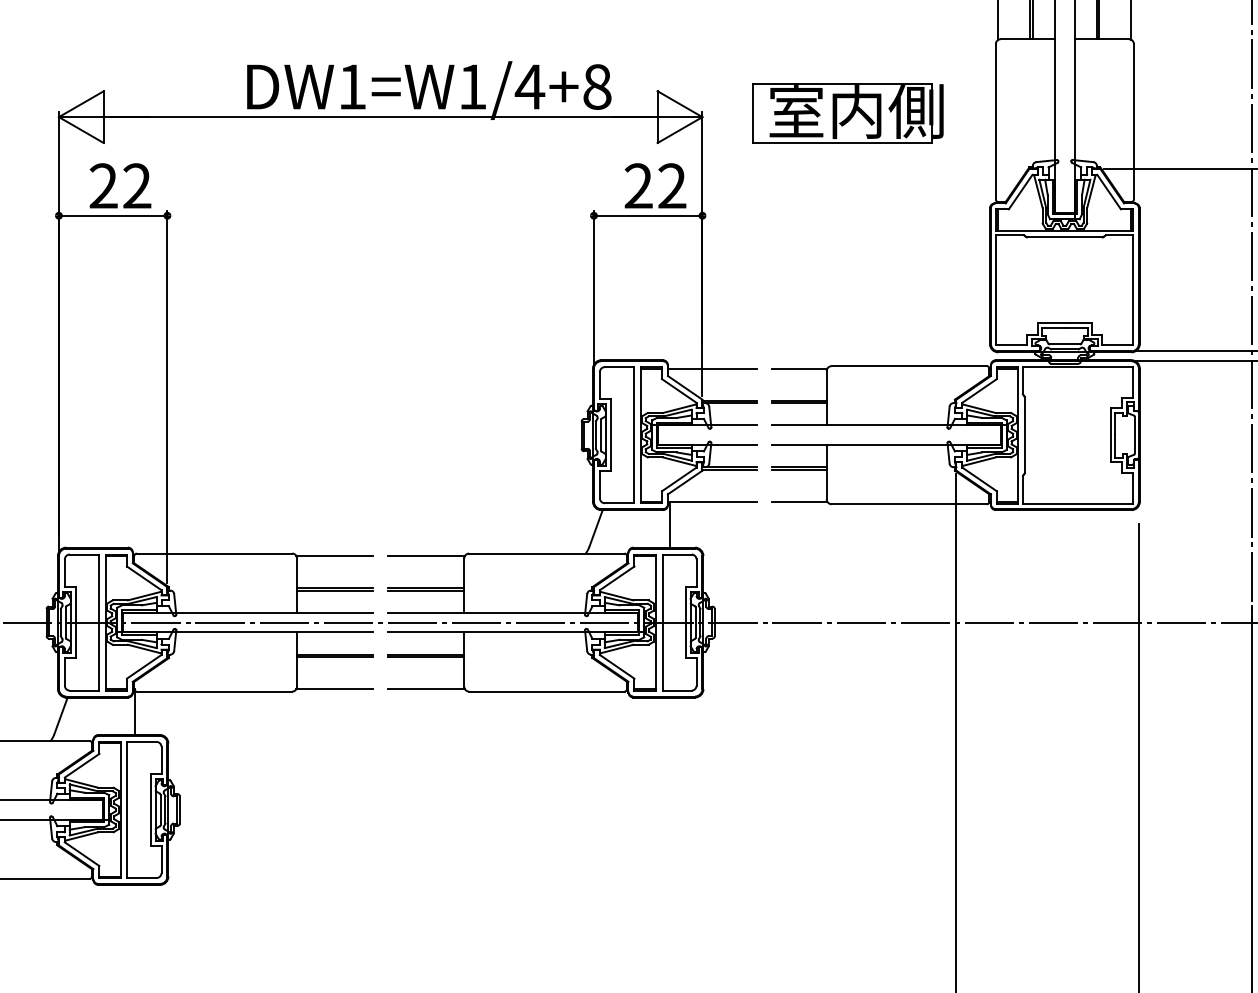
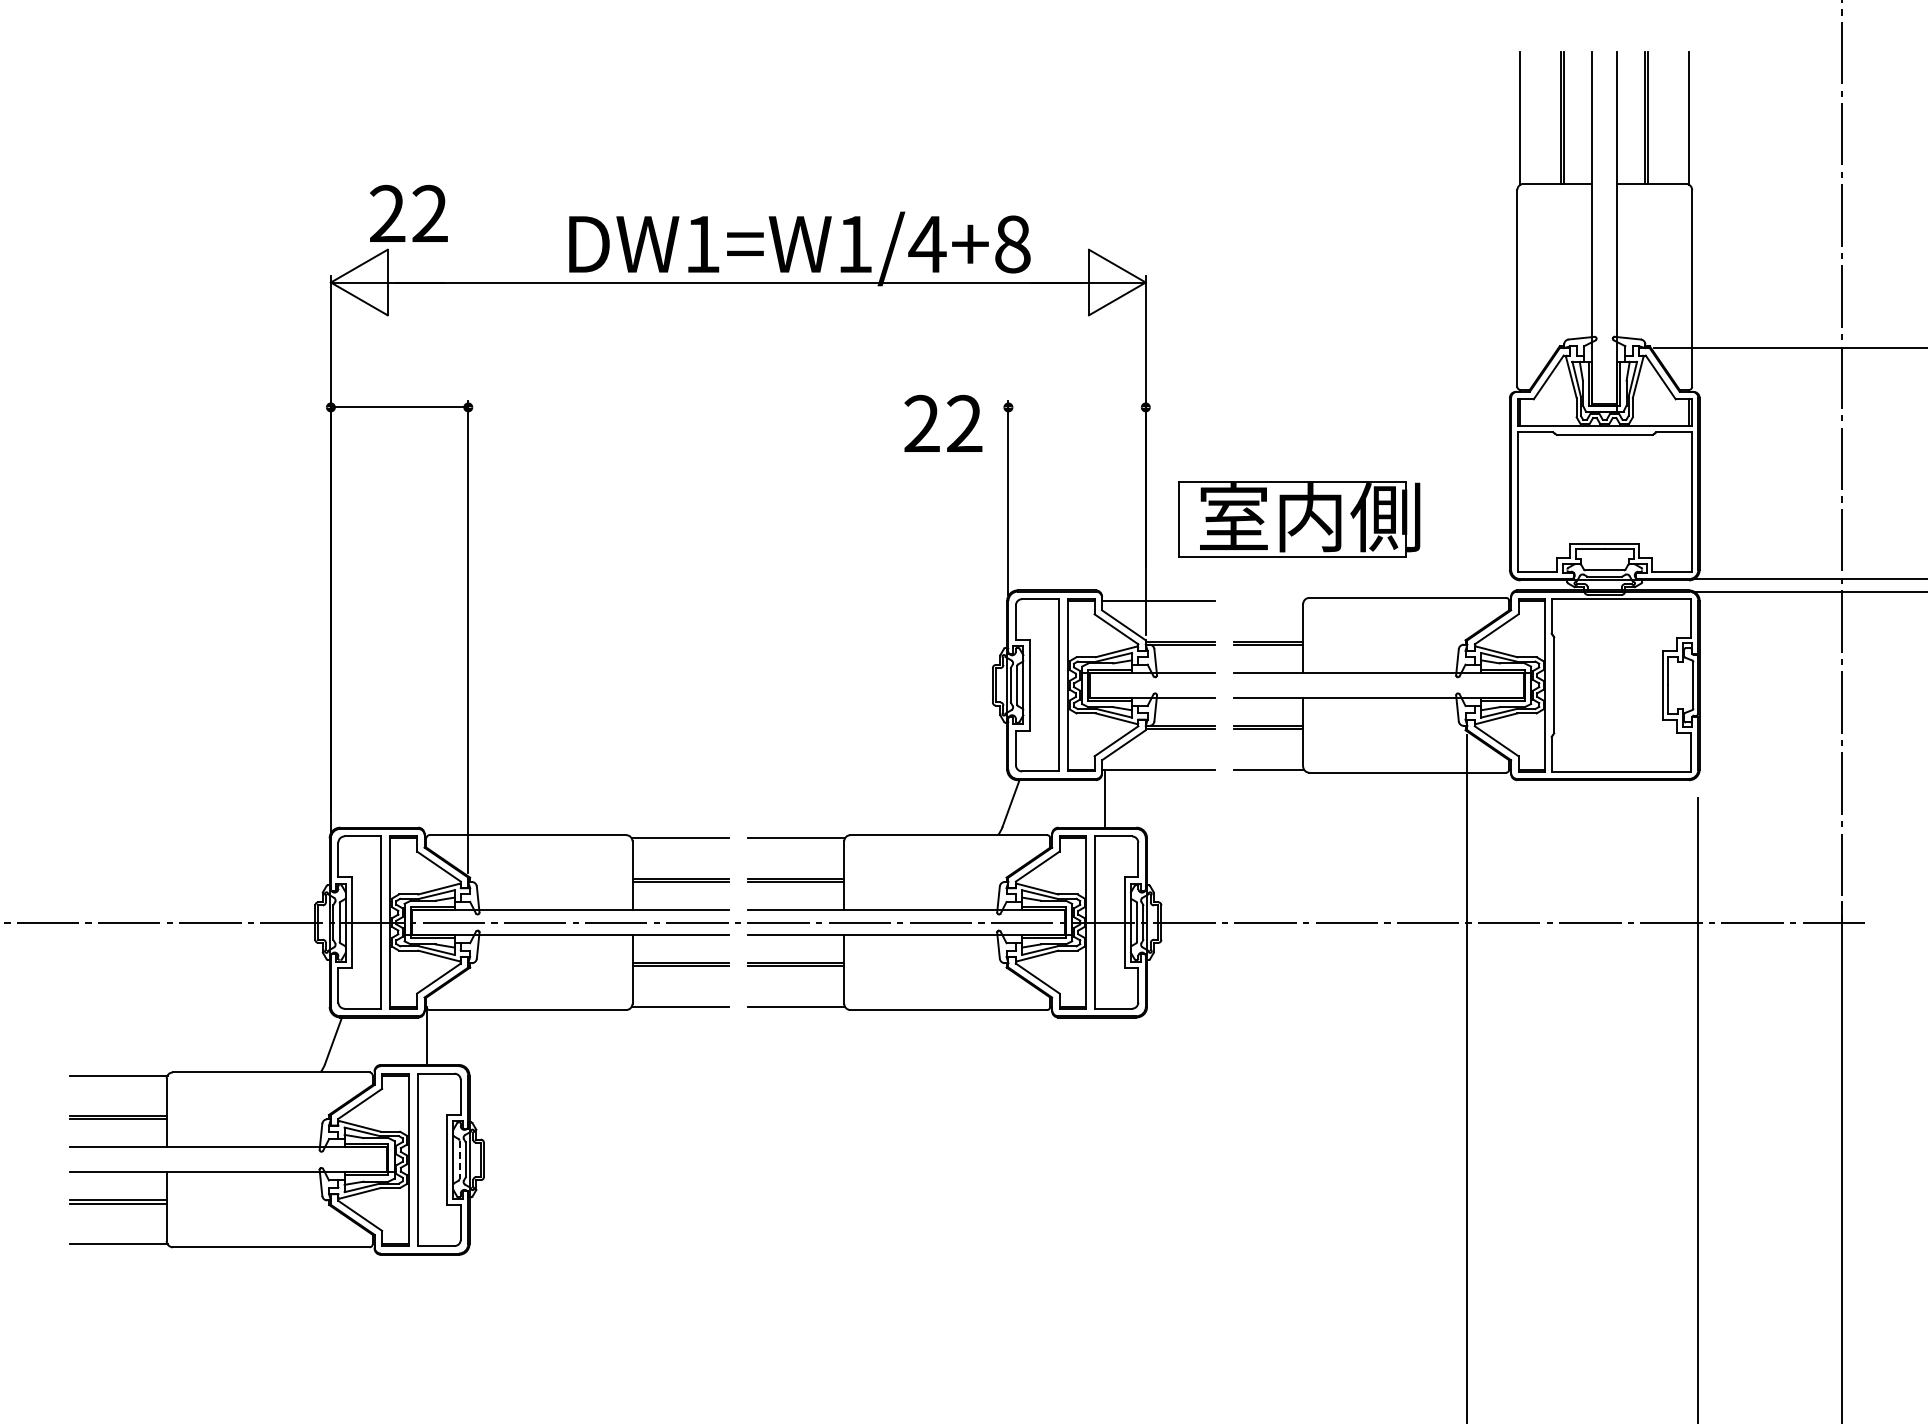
part: (848, 113) -> (1299, 519), moved
text: (120, 185) -> (408, 212), moved
text: (655, 185) -> (943, 422), moved
line: (647, 215) -> (1076, 407), removed
line: (799, 369) -> (1268, 601), removed
line: (160, 810) -> (459, 1160), solid -> dashed

